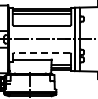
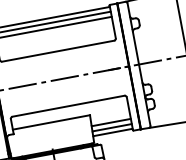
line: (41, 53) -> (67, 106), dashed -> solid

